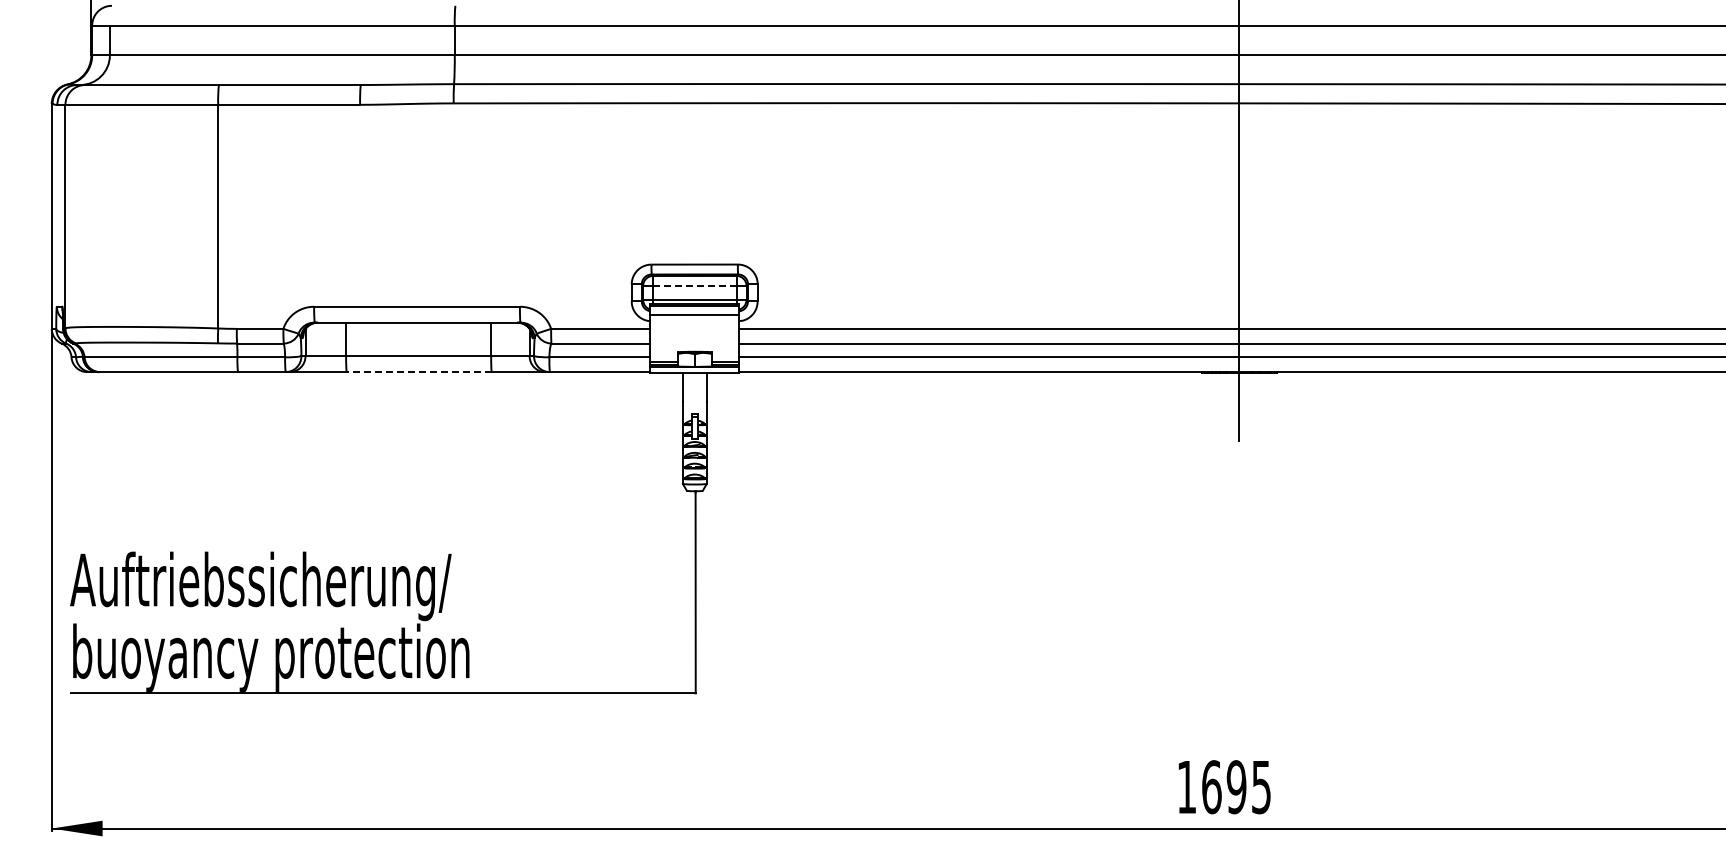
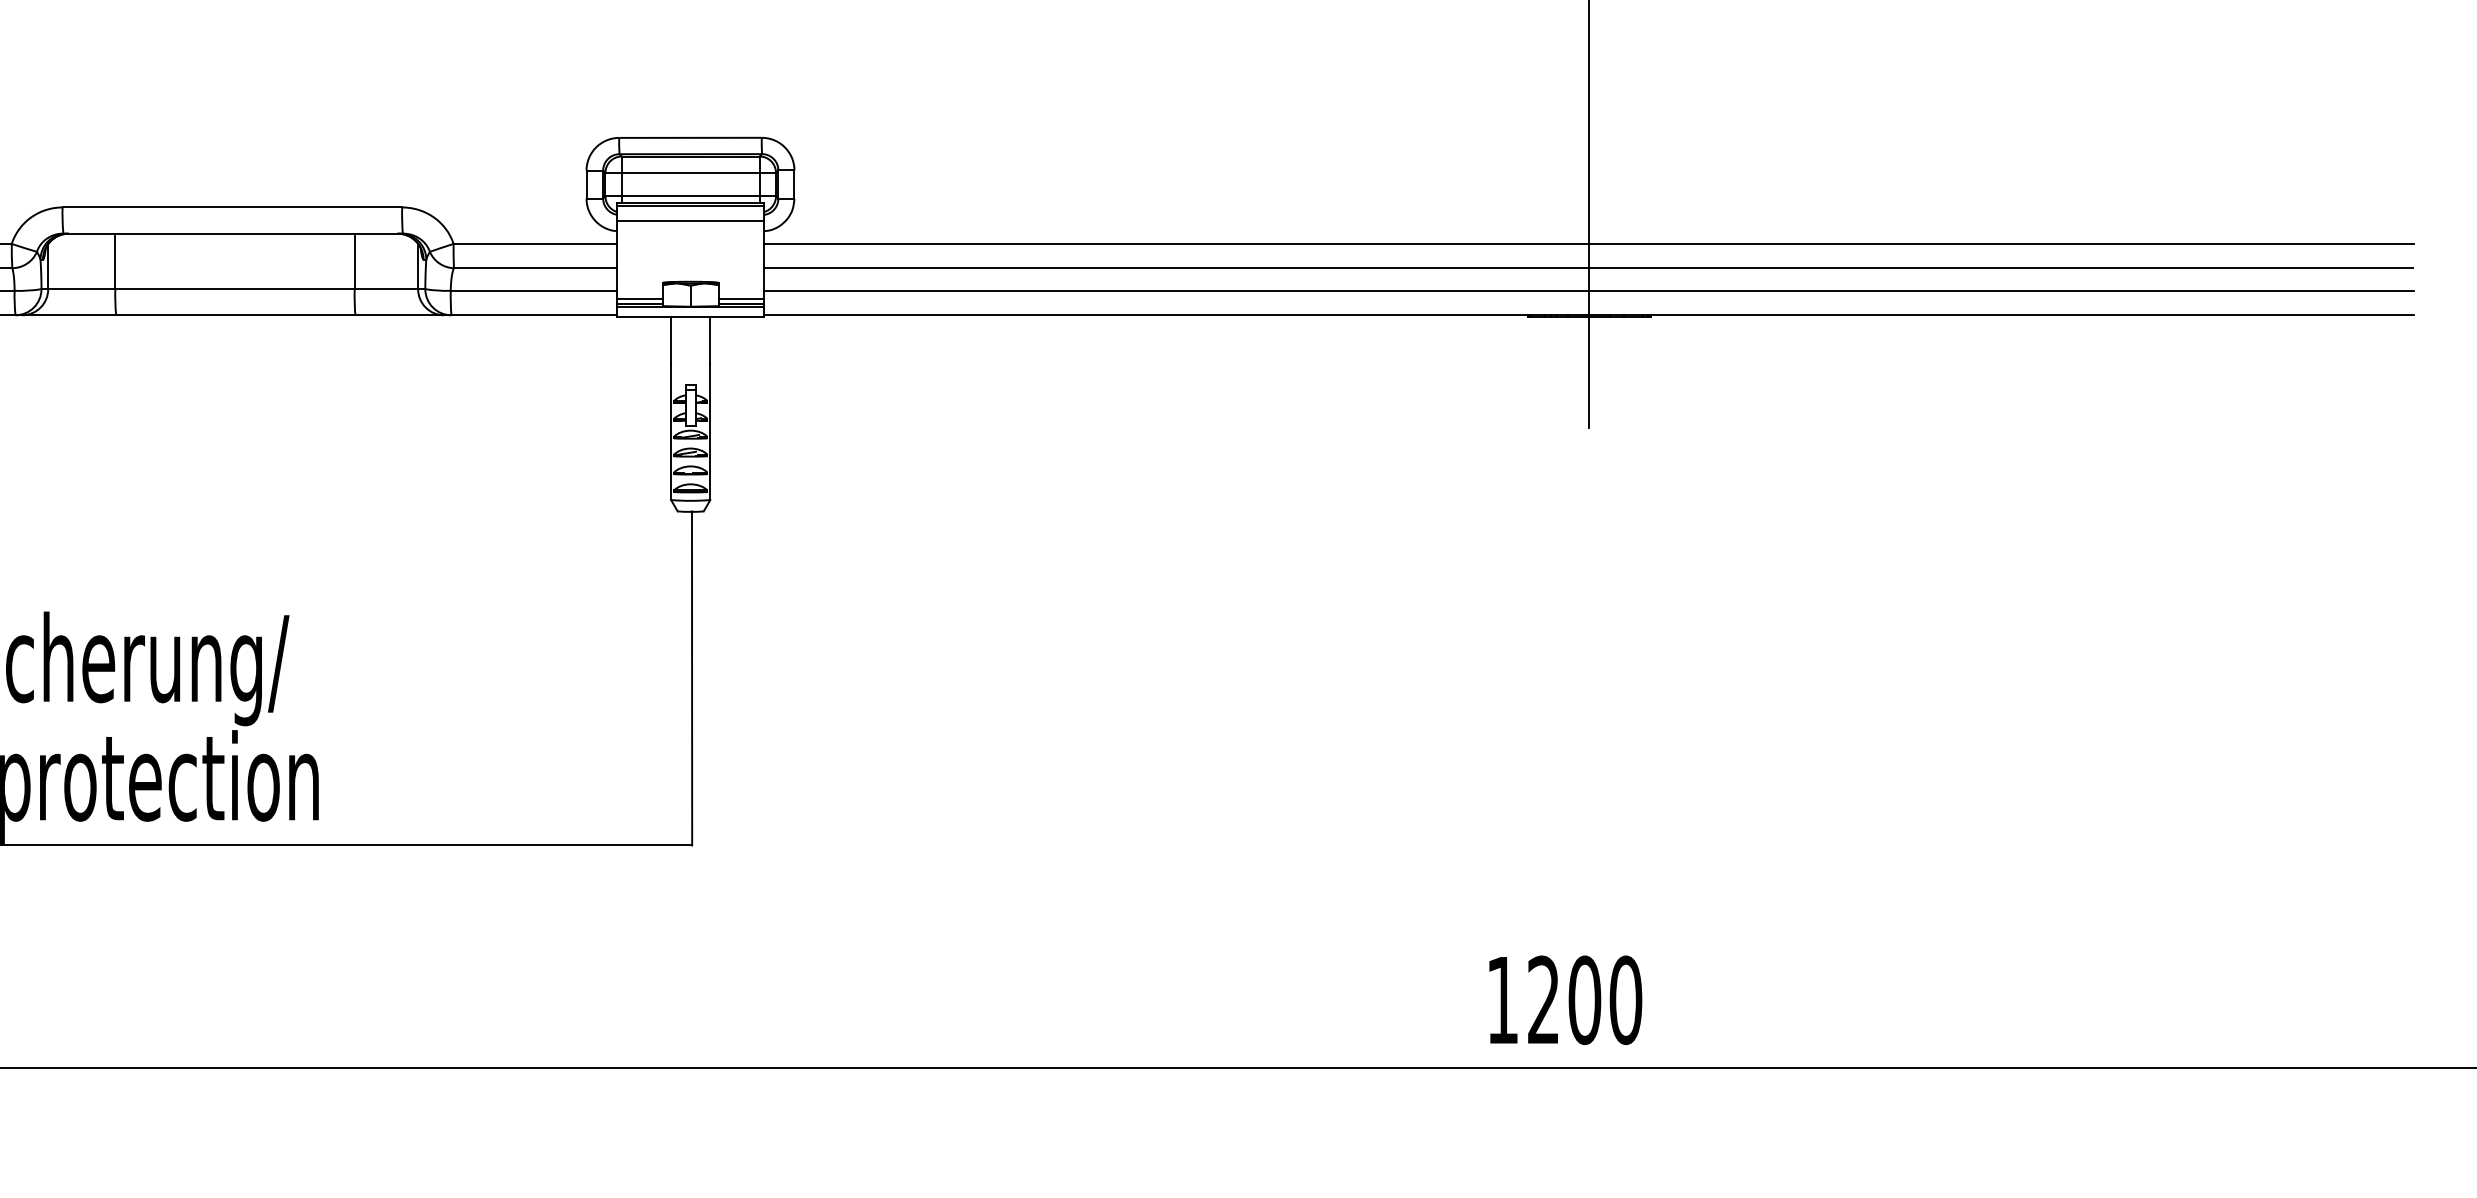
line: (694, 285) -> (690, 172), dashed -> solid
line: (418, 372) -> (234, 315), dashed -> solid
text: (1236, 787) -> (1584, 1000), 1695 -> 1200

